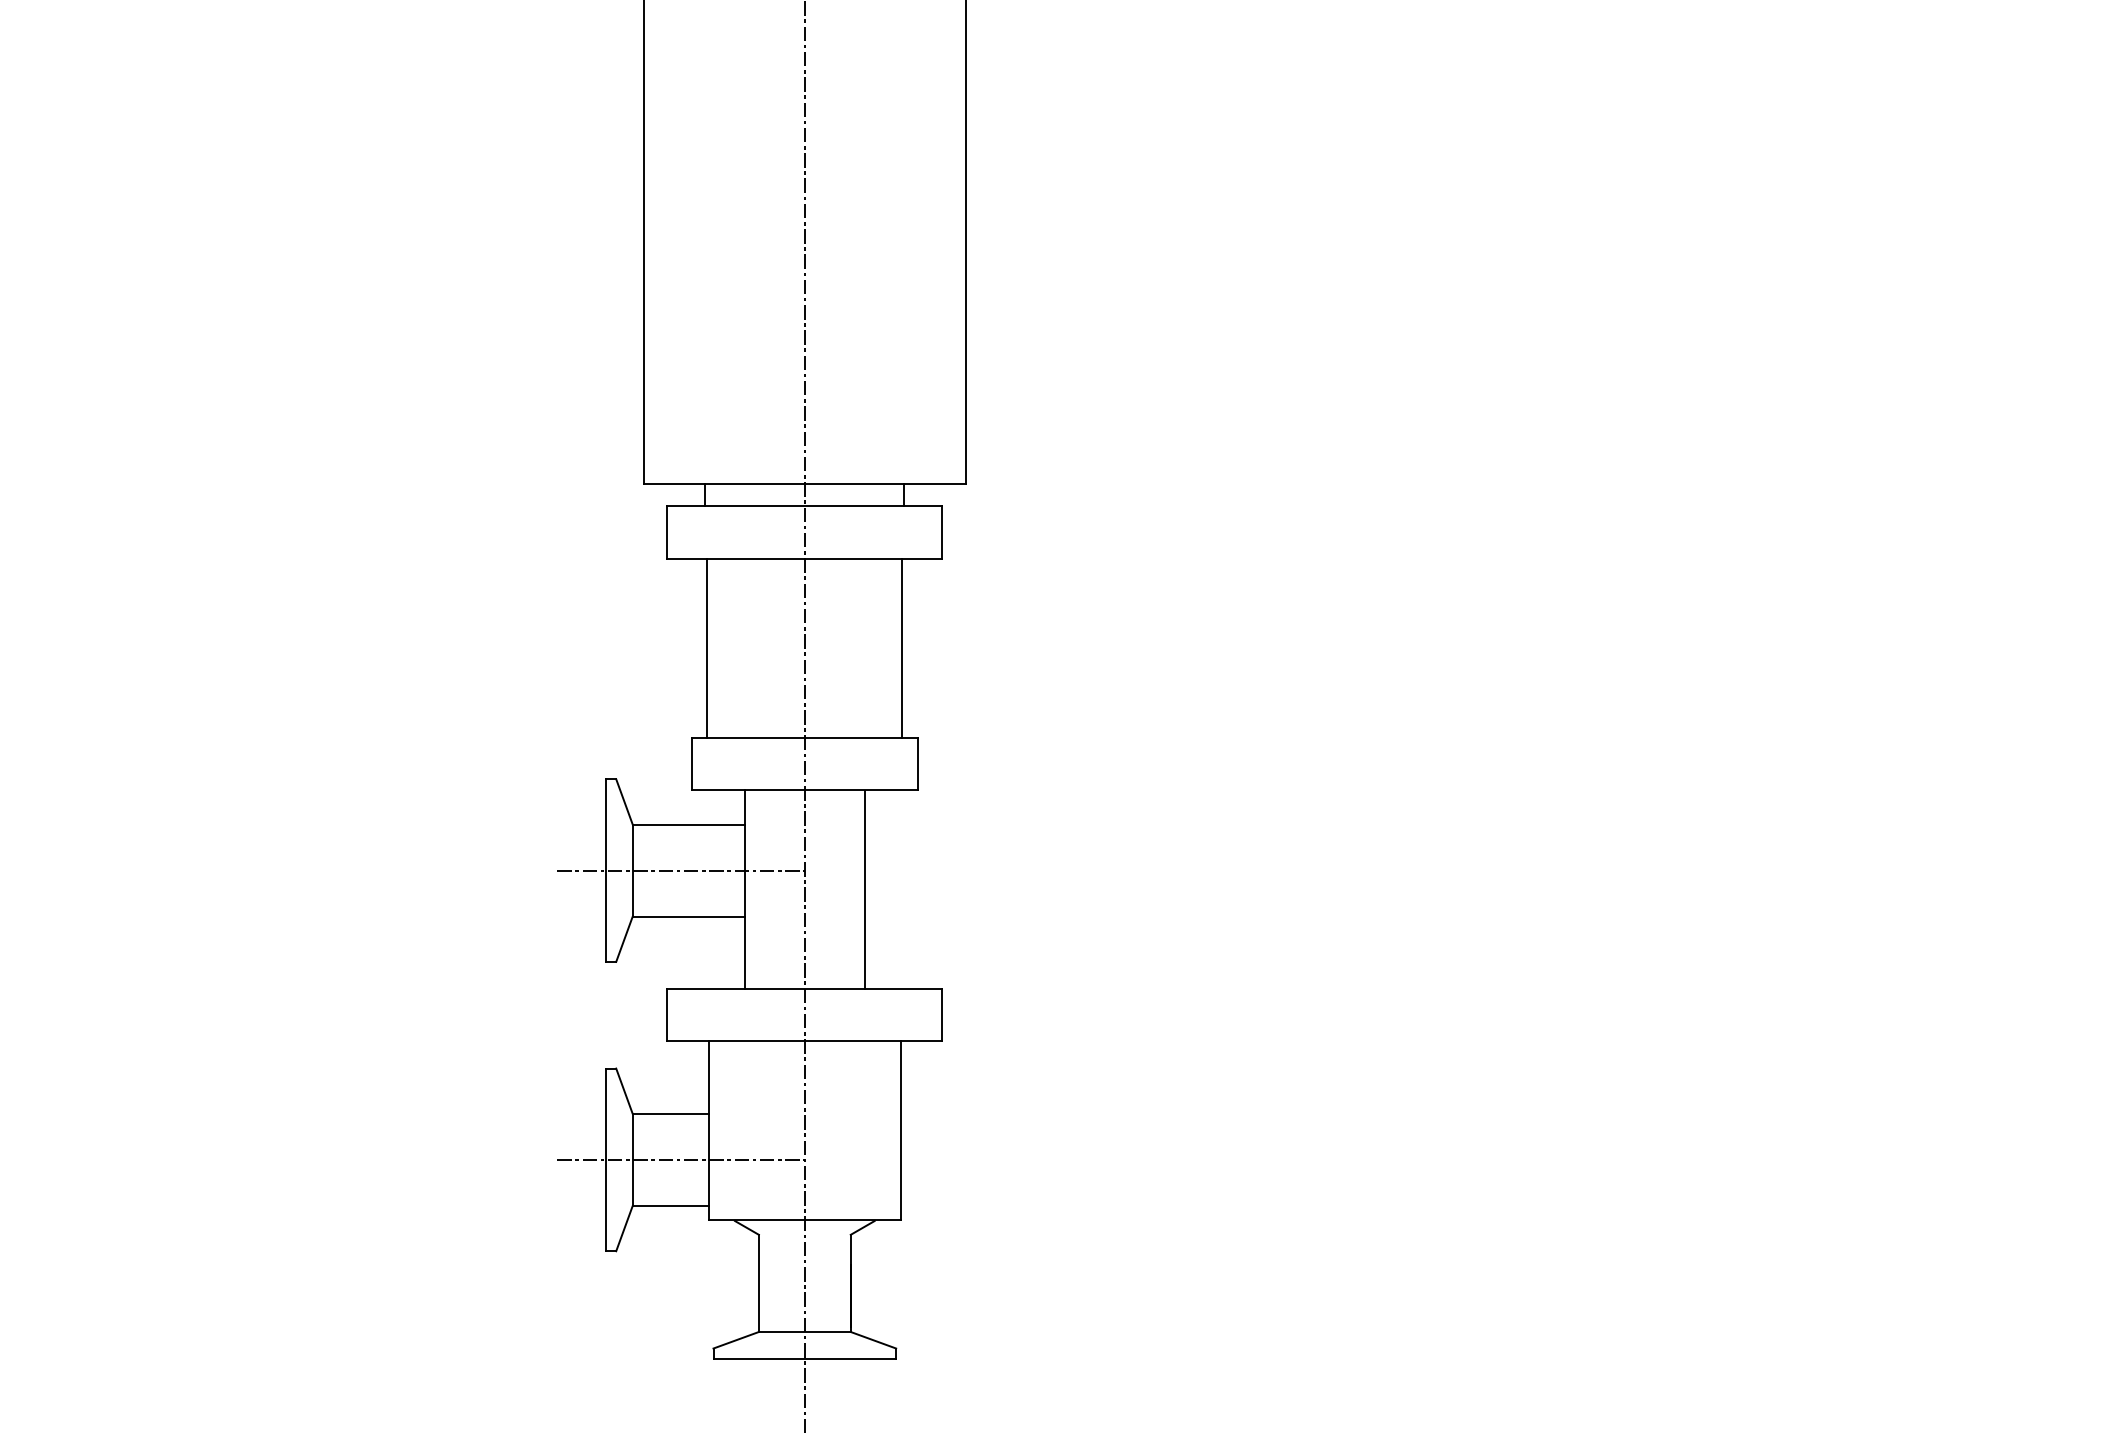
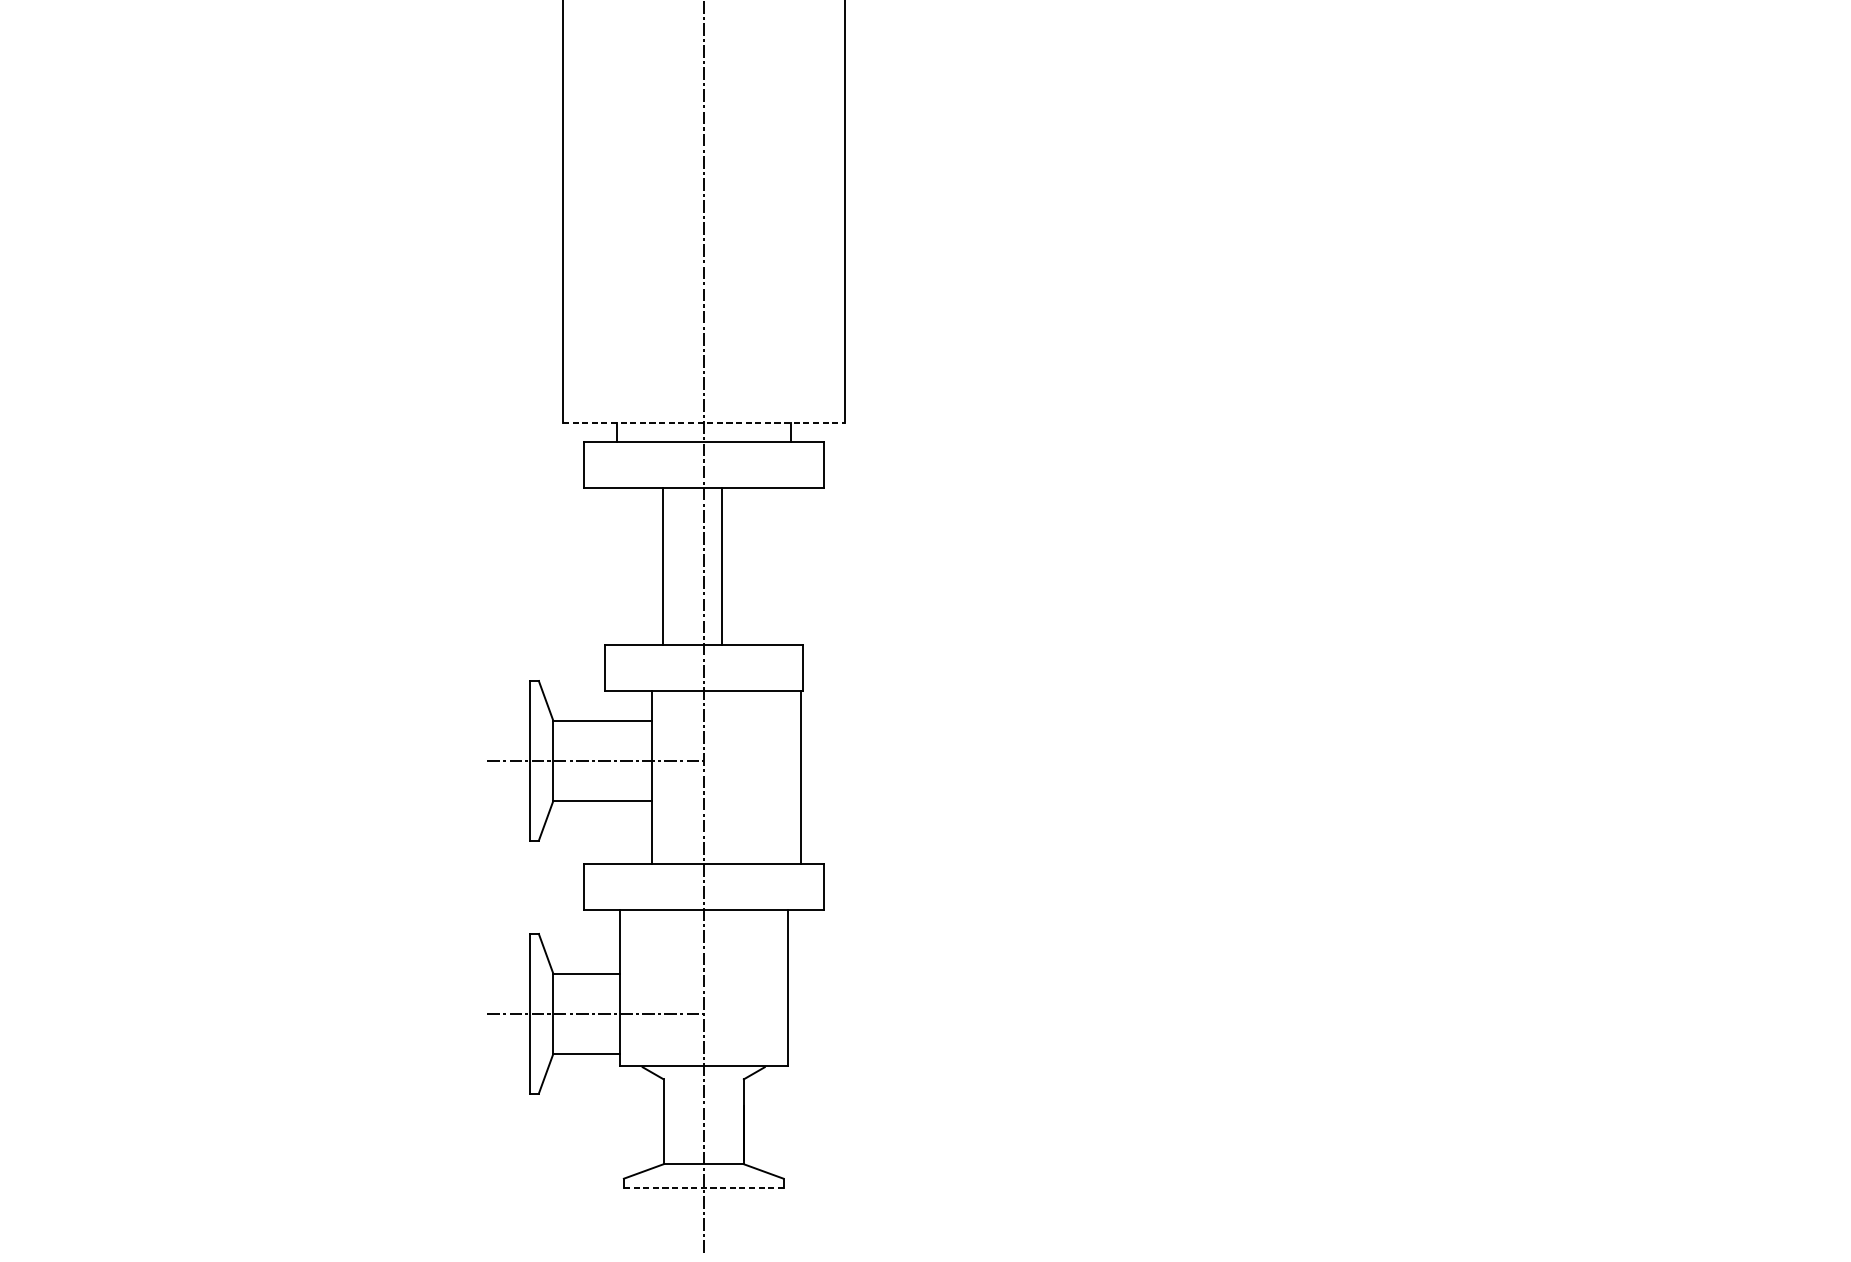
line: (805, 483) -> (704, 422), solid -> dashed
line: (707, 647) -> (663, 565), moved
line: (902, 647) -> (721, 565), moved
line: (864, 890) -> (801, 778), moved
line: (805, 1358) -> (704, 1187), solid -> dashed

